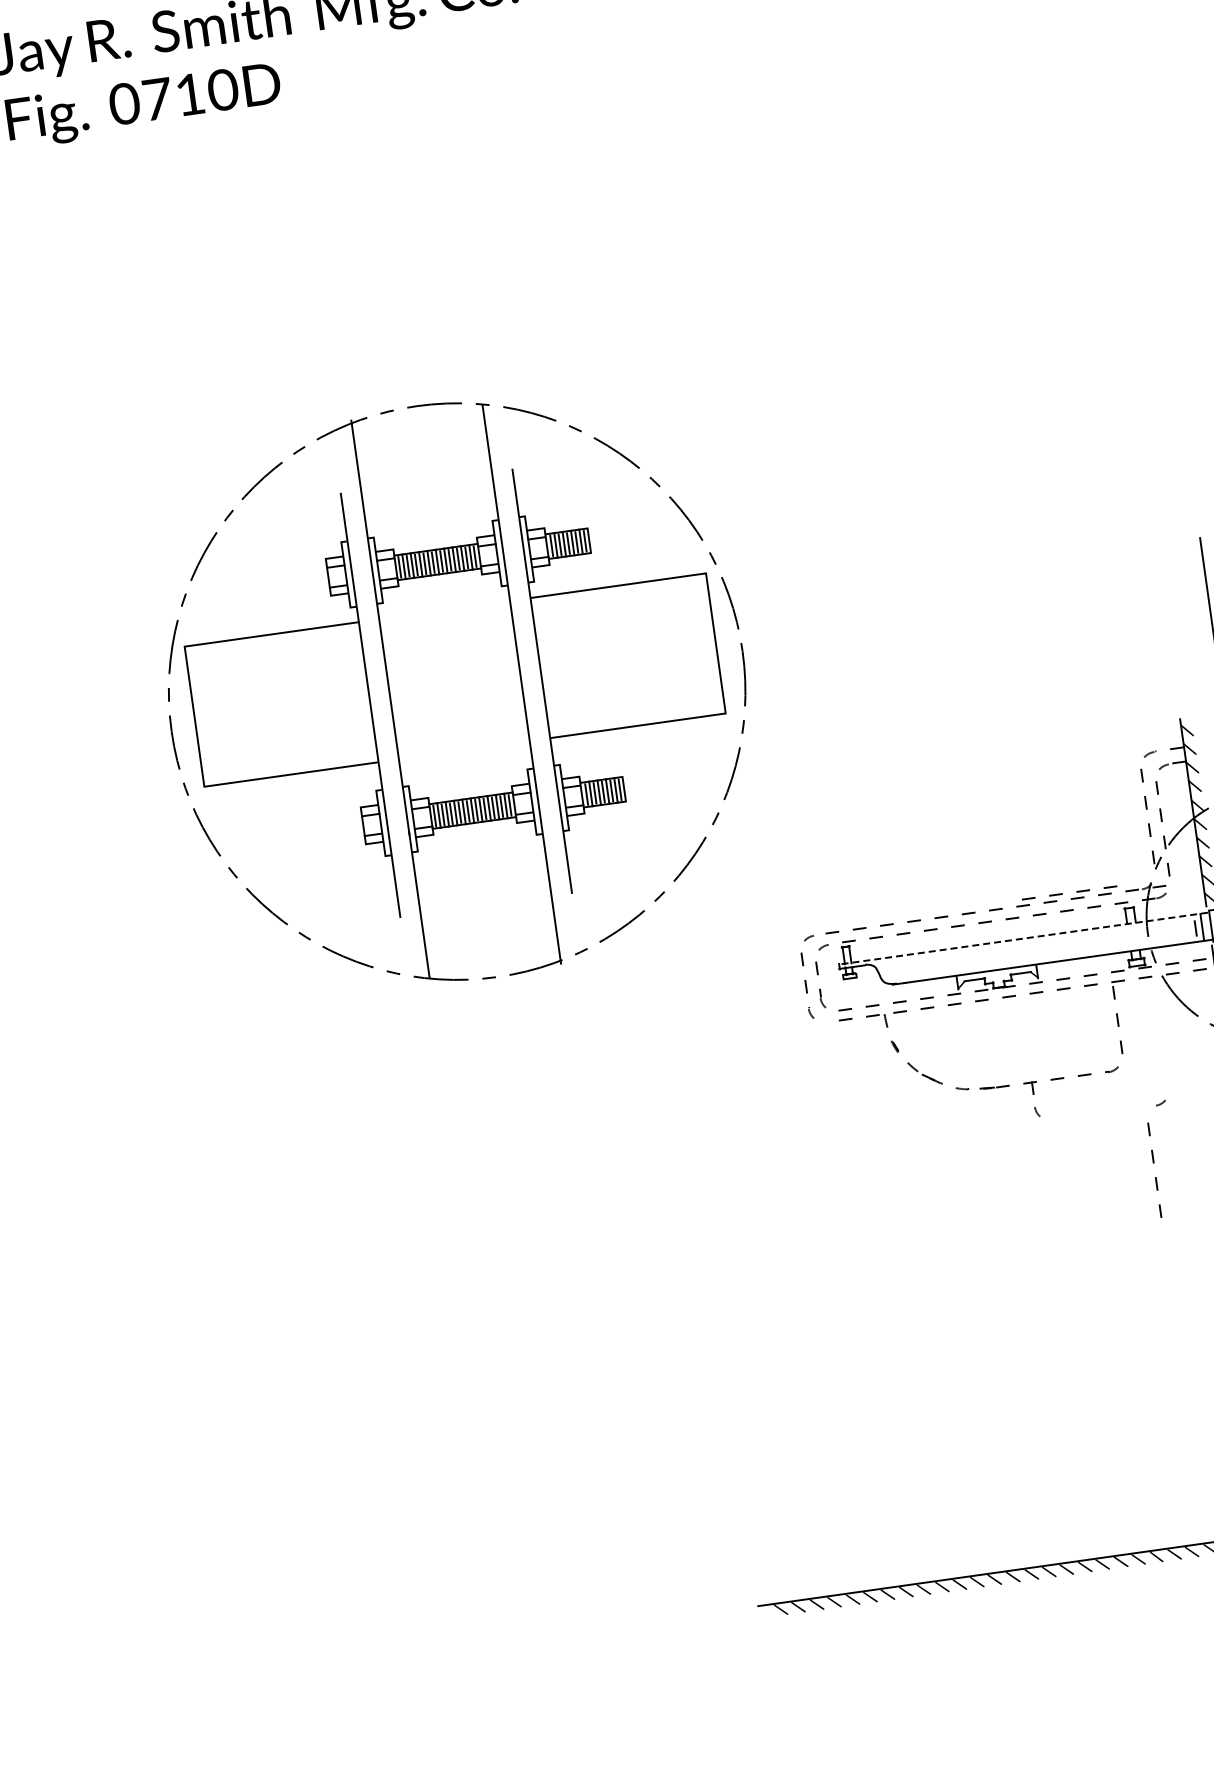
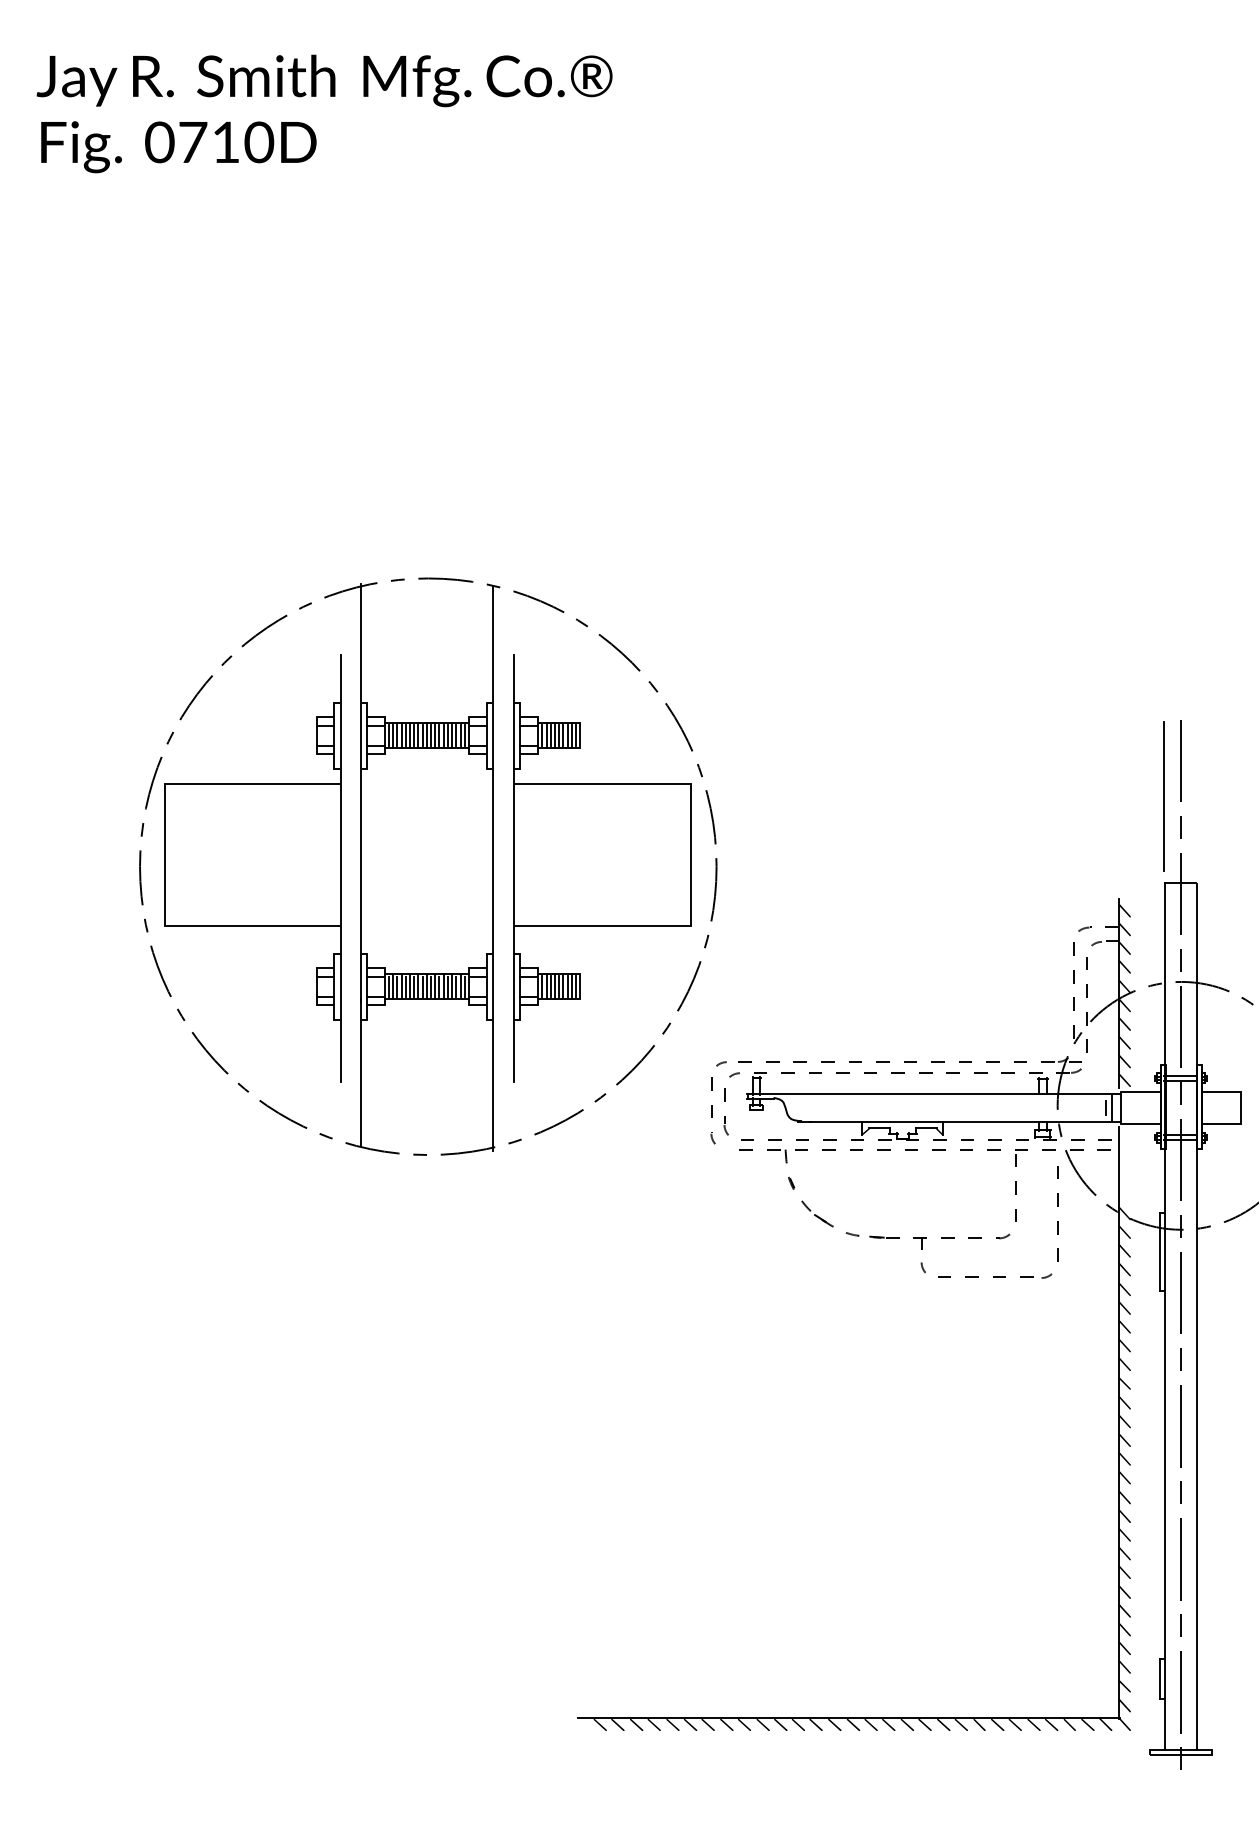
part: (457, 691) -> (428, 866), moved
line: (1062, 893) -> (978, 1276), moved
line: (1023, 938) -> (933, 1094), dashed -> solid
line: (1153, 1163) -> (1057, 1206), moved

